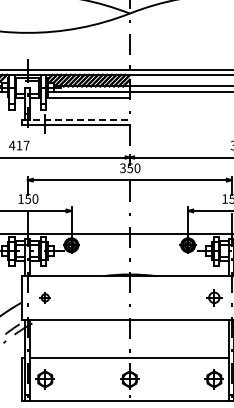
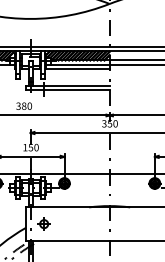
line: (75, 119) -> (67, 86), dashed -> solid
text: (19, 145) -> (24, 106), 417 -> 380
part: (45, 297) -> (44, 223), size x1.43

